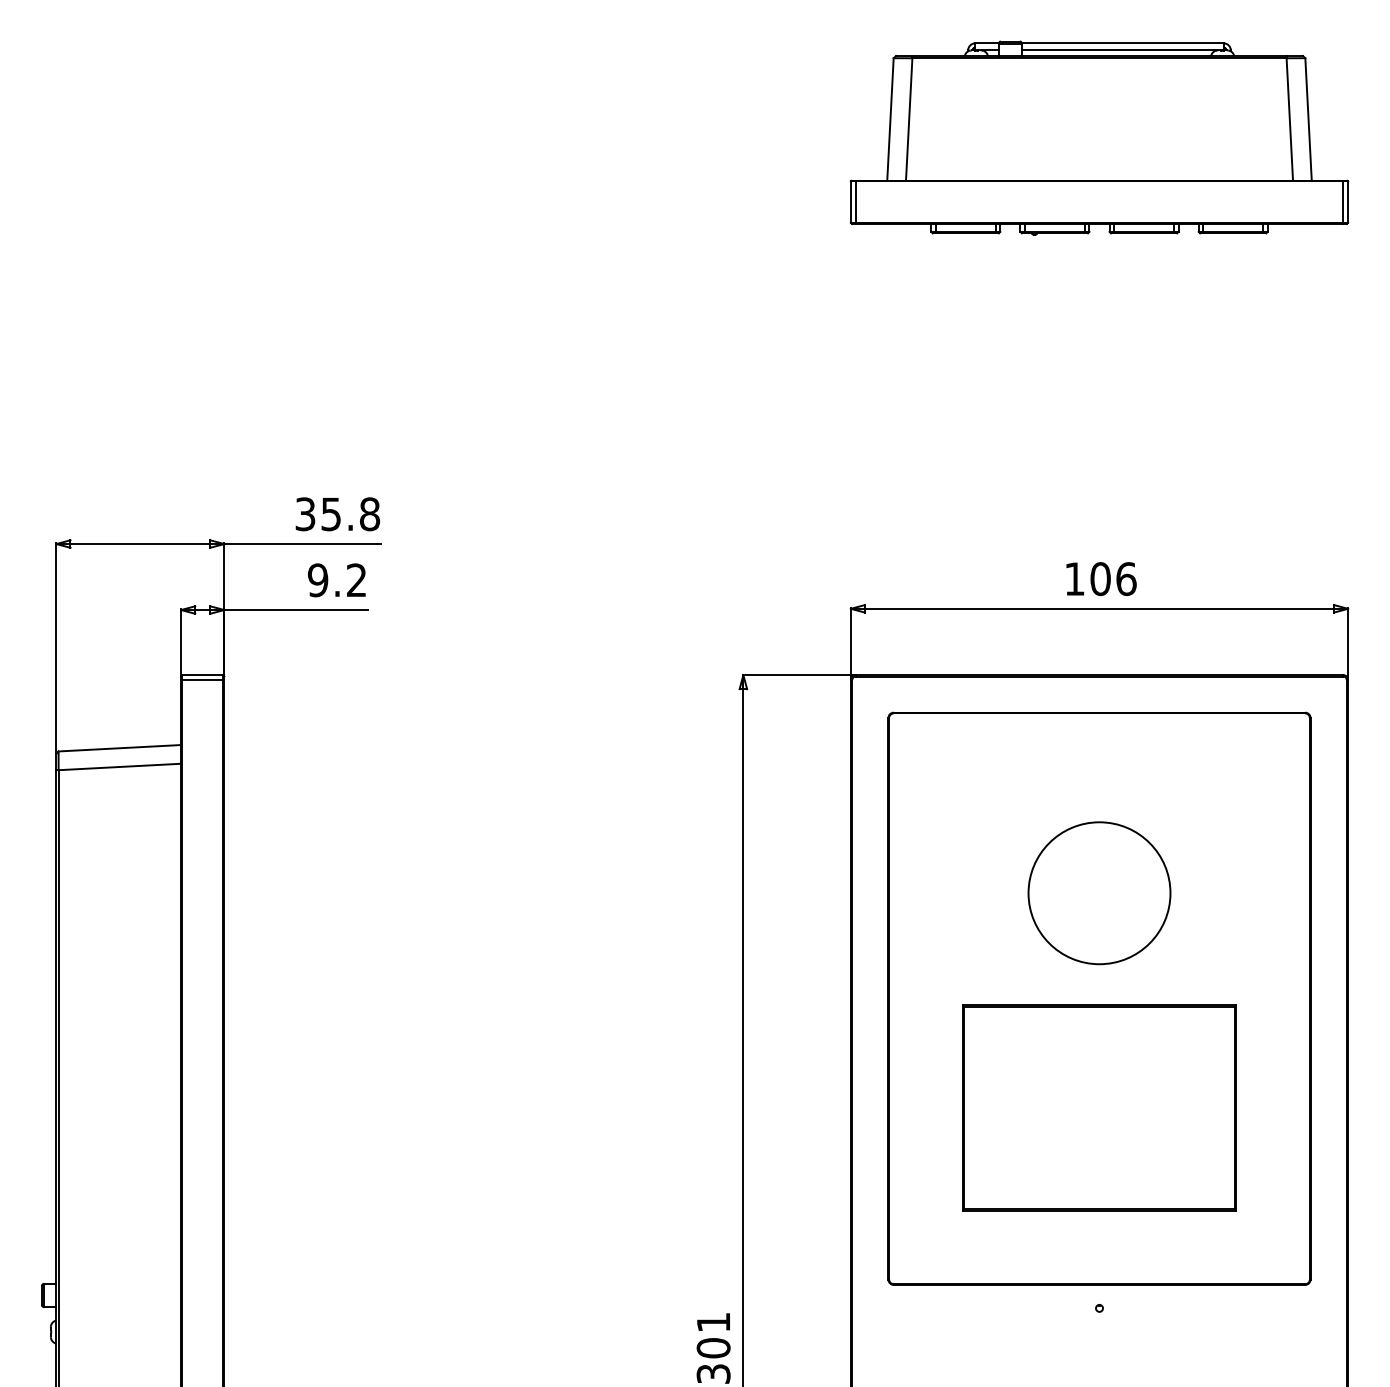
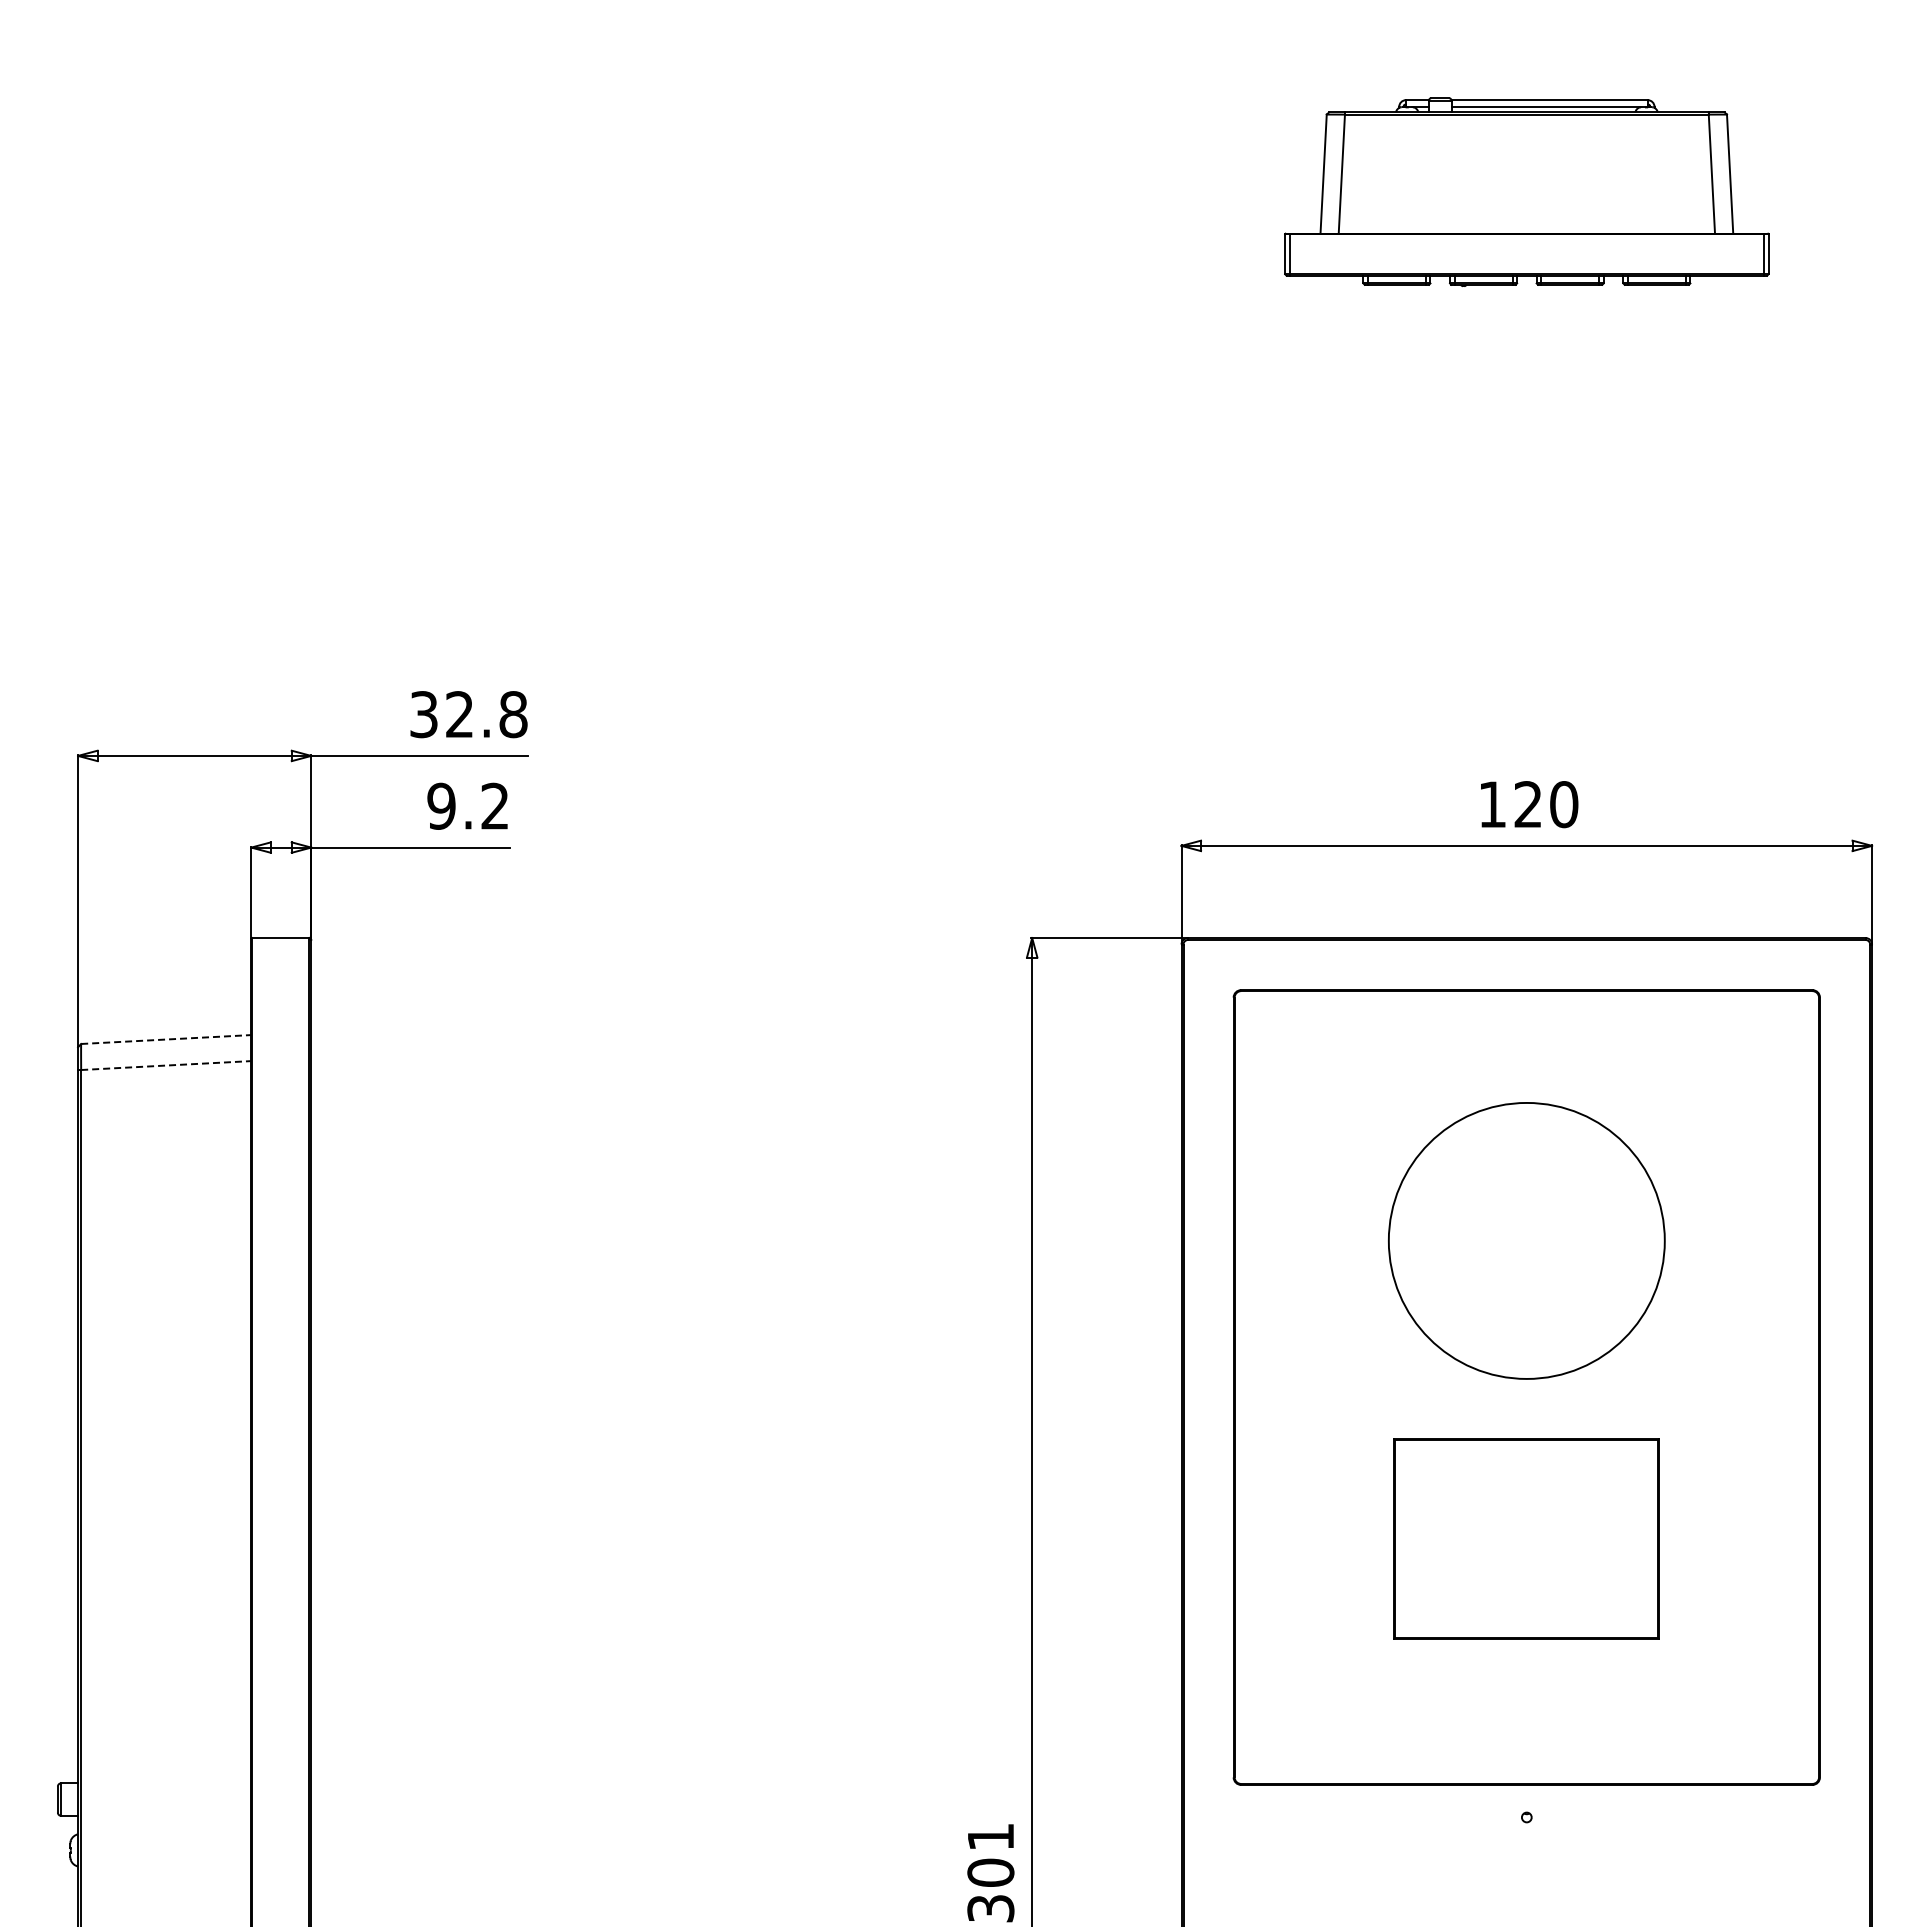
part: (1099, 138) -> (1526, 192), size x0.7
text: (331, 514) -> (459, 714), 35.8 -> 32.8
text: (1113, 579) -> (1546, 804), 106 -> 120
line: (202, 679) -> (281, 944), removed
line: (120, 748) -> (166, 1039), solid -> dashed
line: (120, 766) -> (166, 1065), solid -> dashed
circle: (1099, 892) -> (1526, 1240), size x1.4
part: (1099, 1107) -> (1526, 1538), size x0.7

